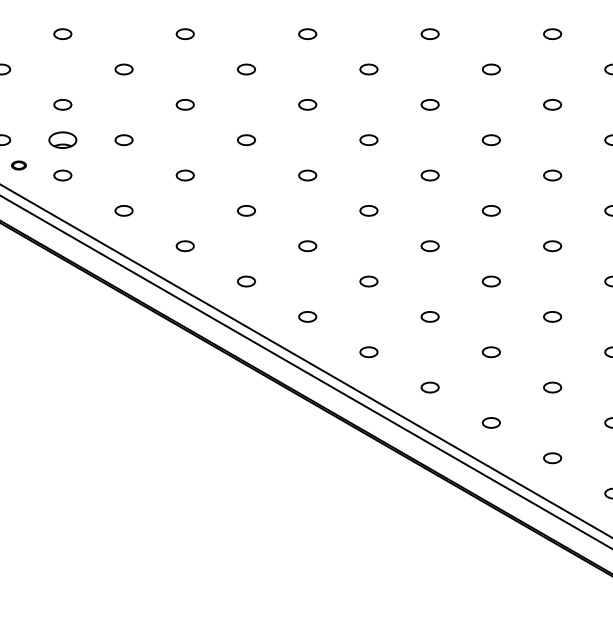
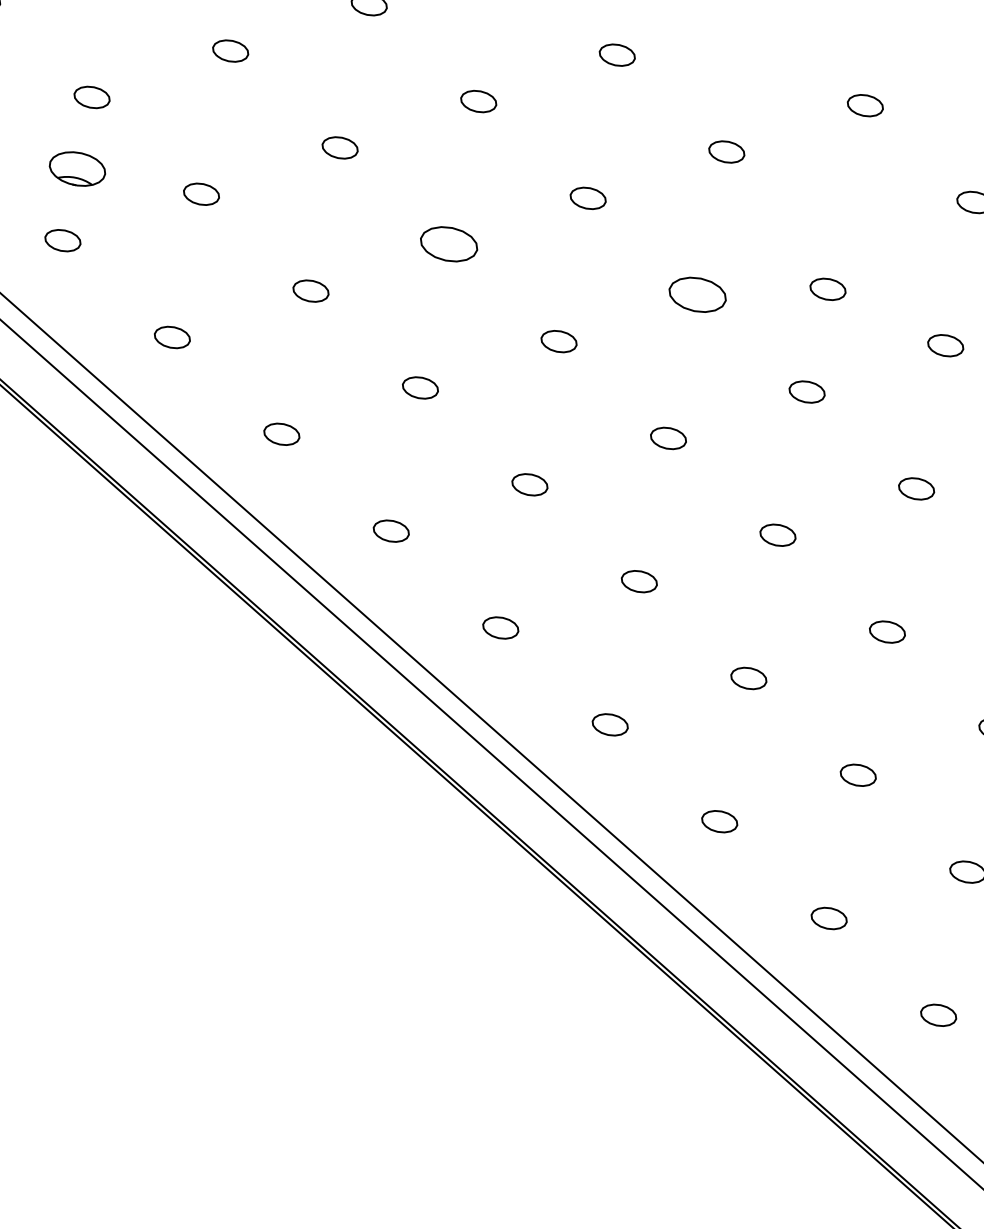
part: (429, 104) -> (826, 288), moved
part: (246, 140) -> (449, 245), size x1.6
part: (368, 140) -> (696, 295), size x1.6

